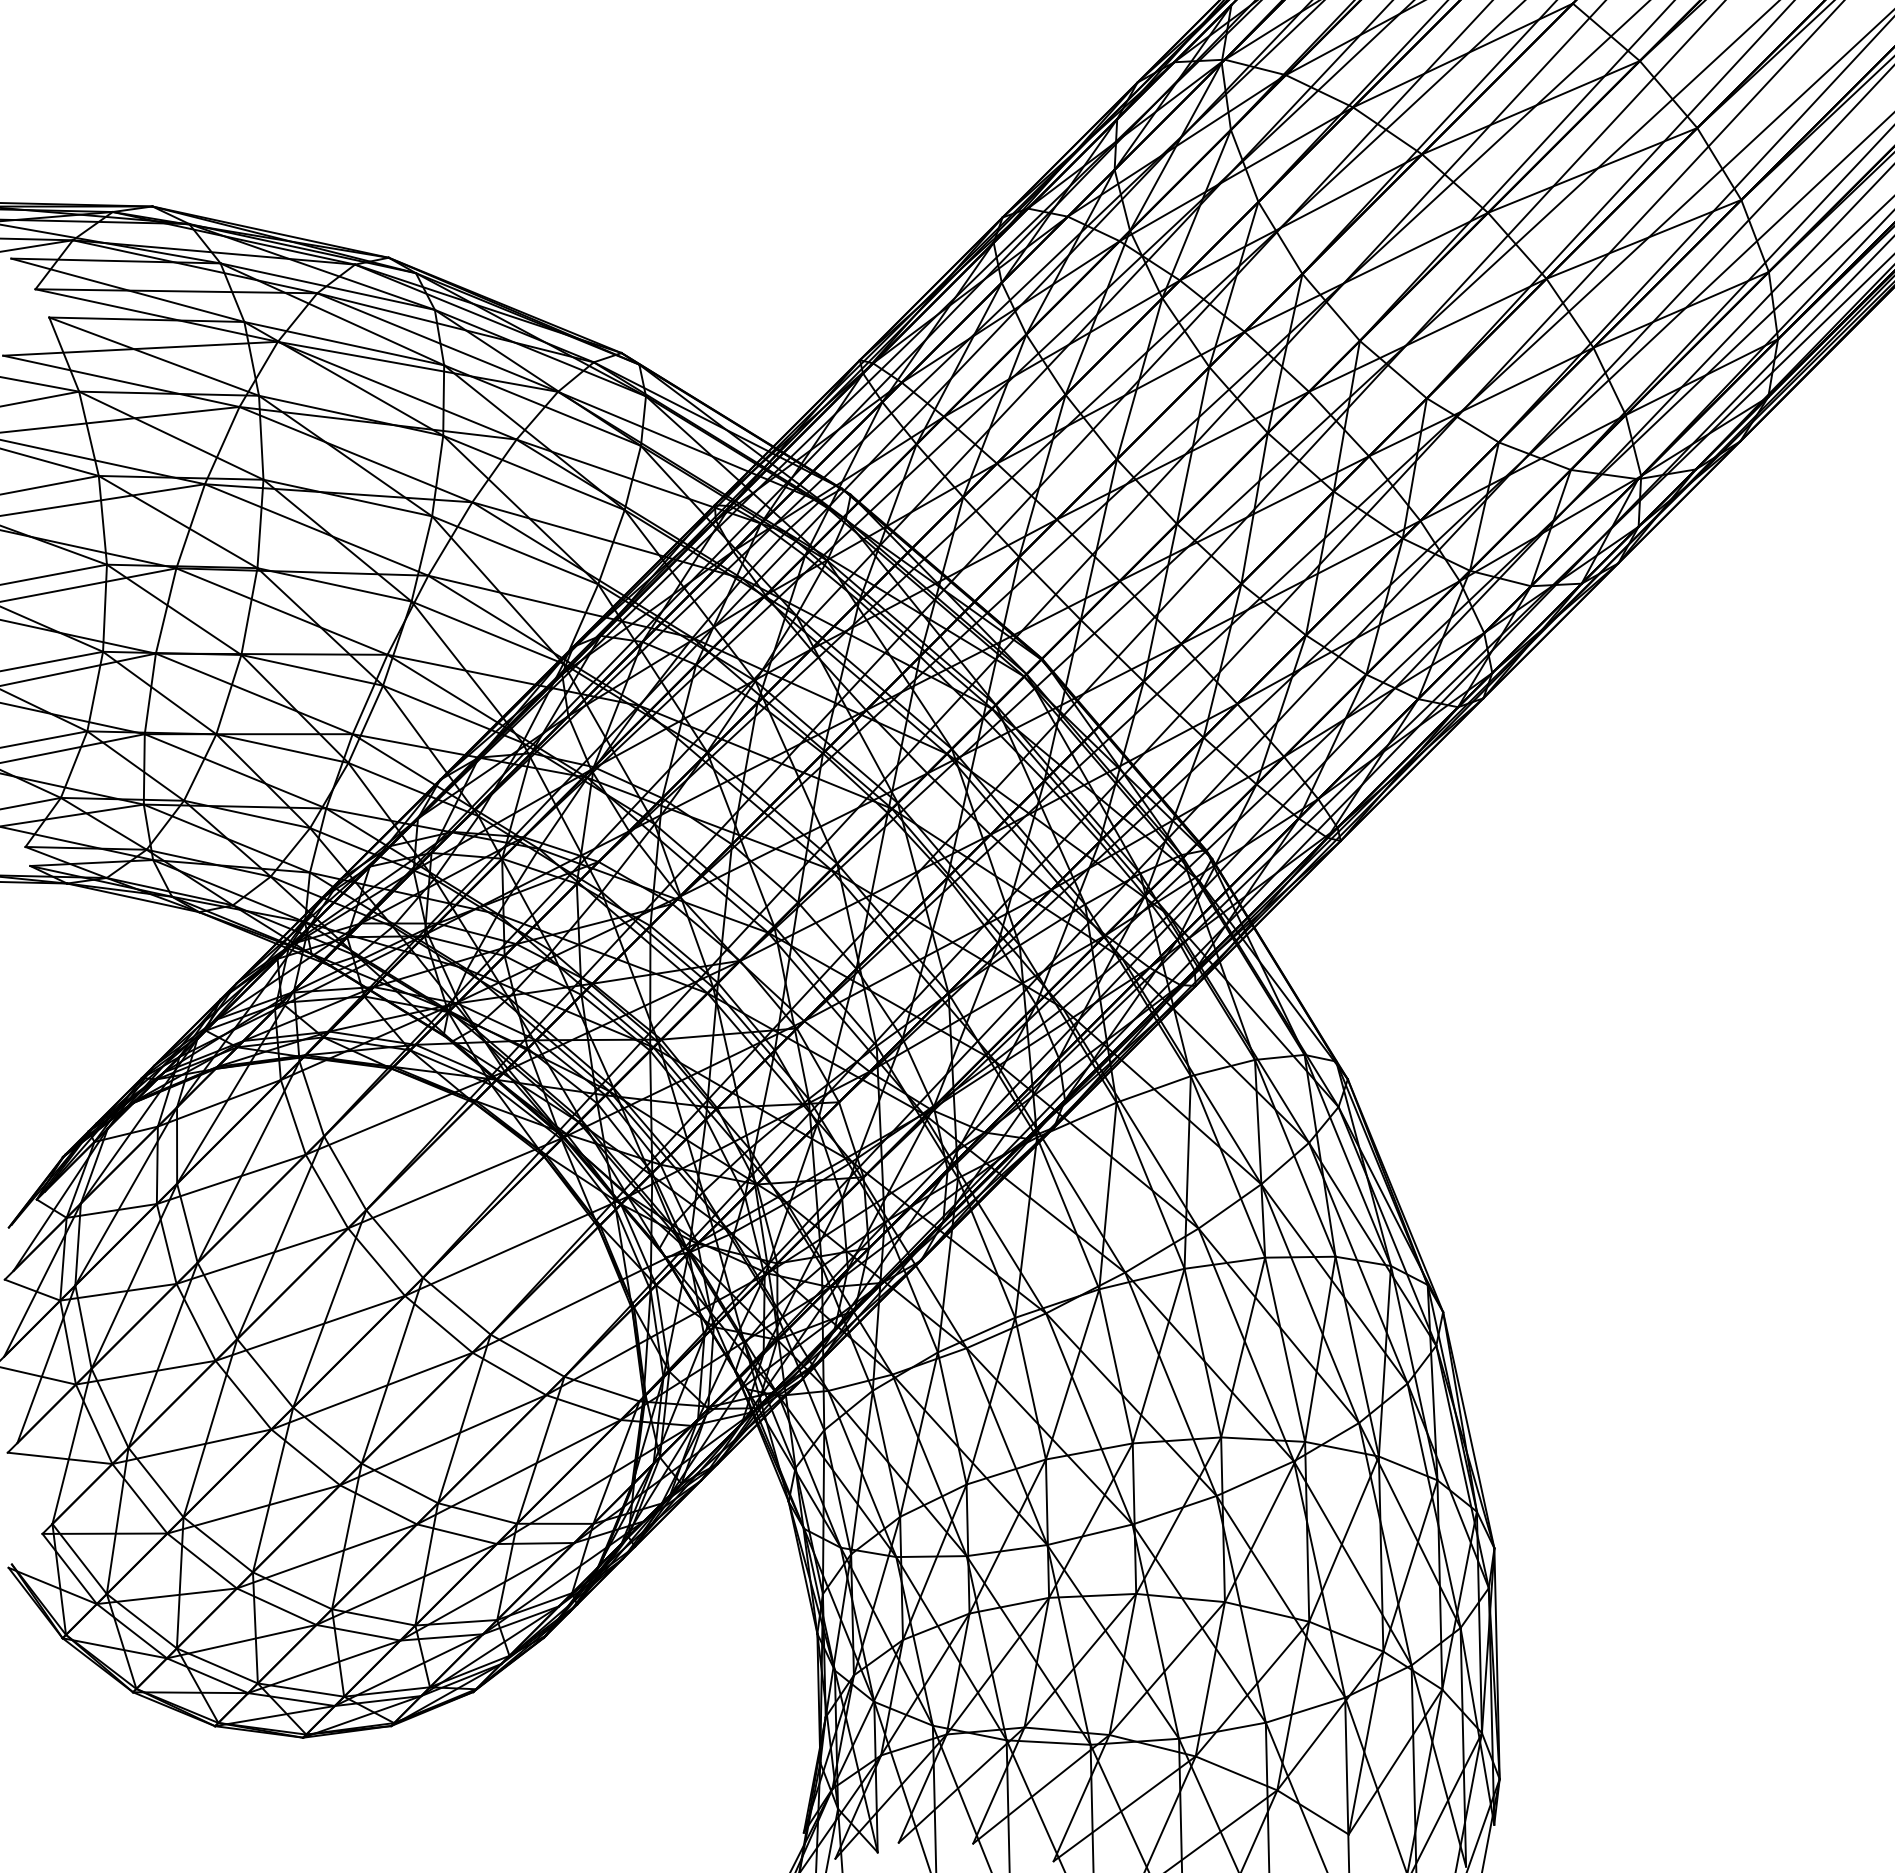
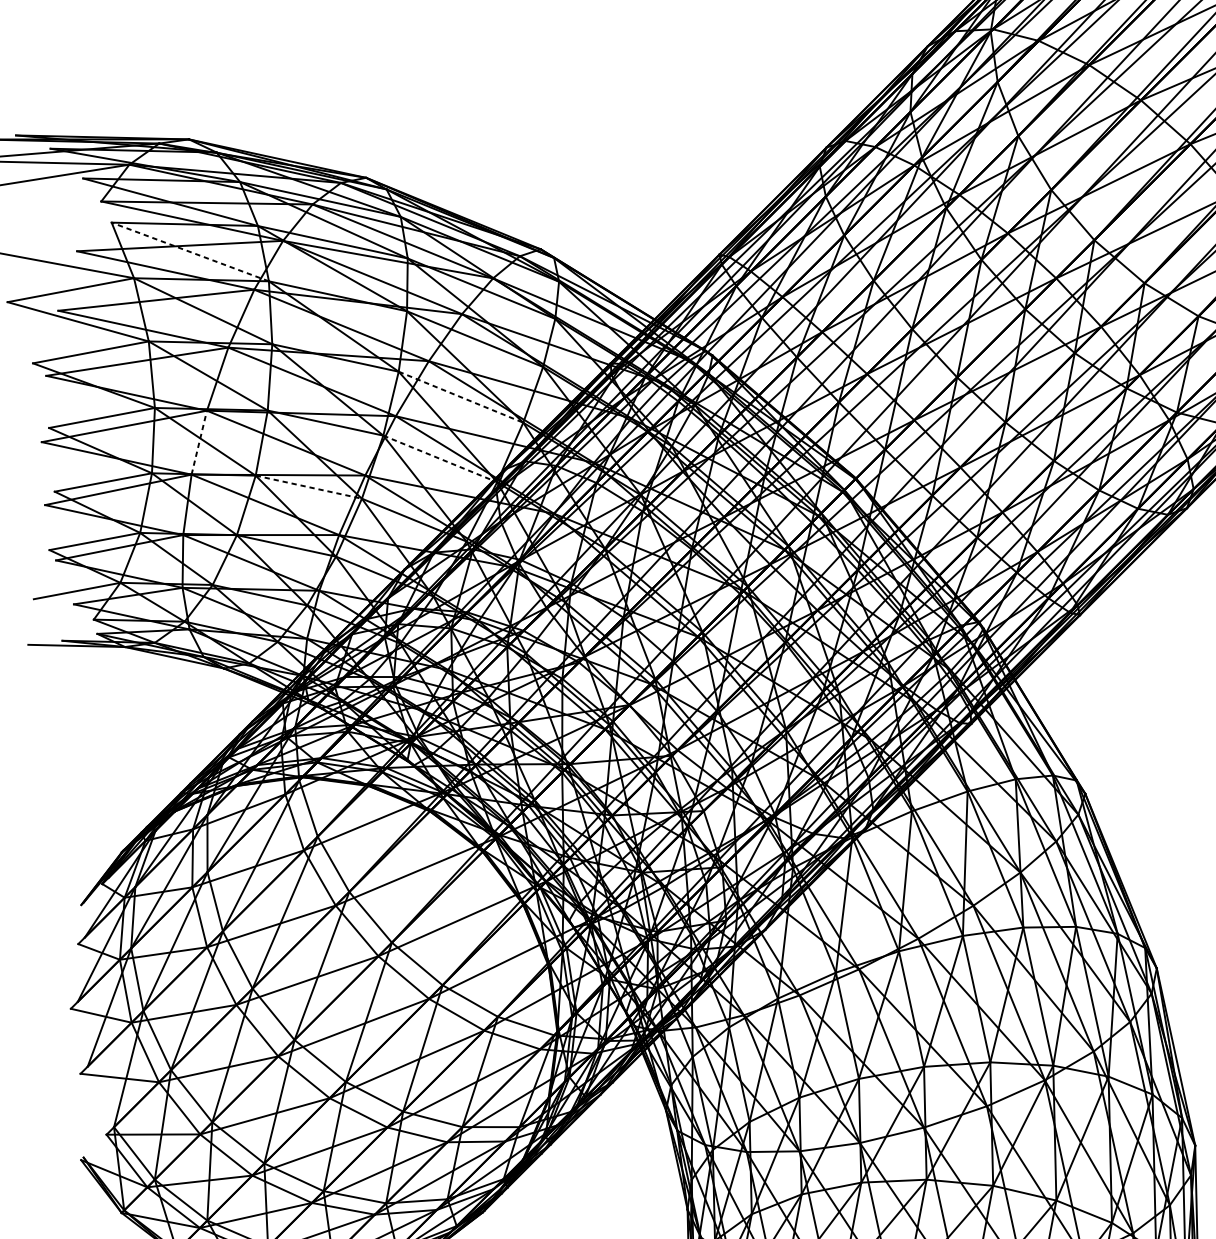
line: (154, 356) -> (190, 251), solid -> dashed
line: (515, 550) -> (461, 397), solid -> dashed
line: (166, 611) -> (199, 443), solid -> dashed
line: (487, 632) -> (440, 458), solid -> dashed
line: (312, 670) -> (309, 487), solid -> dashed

